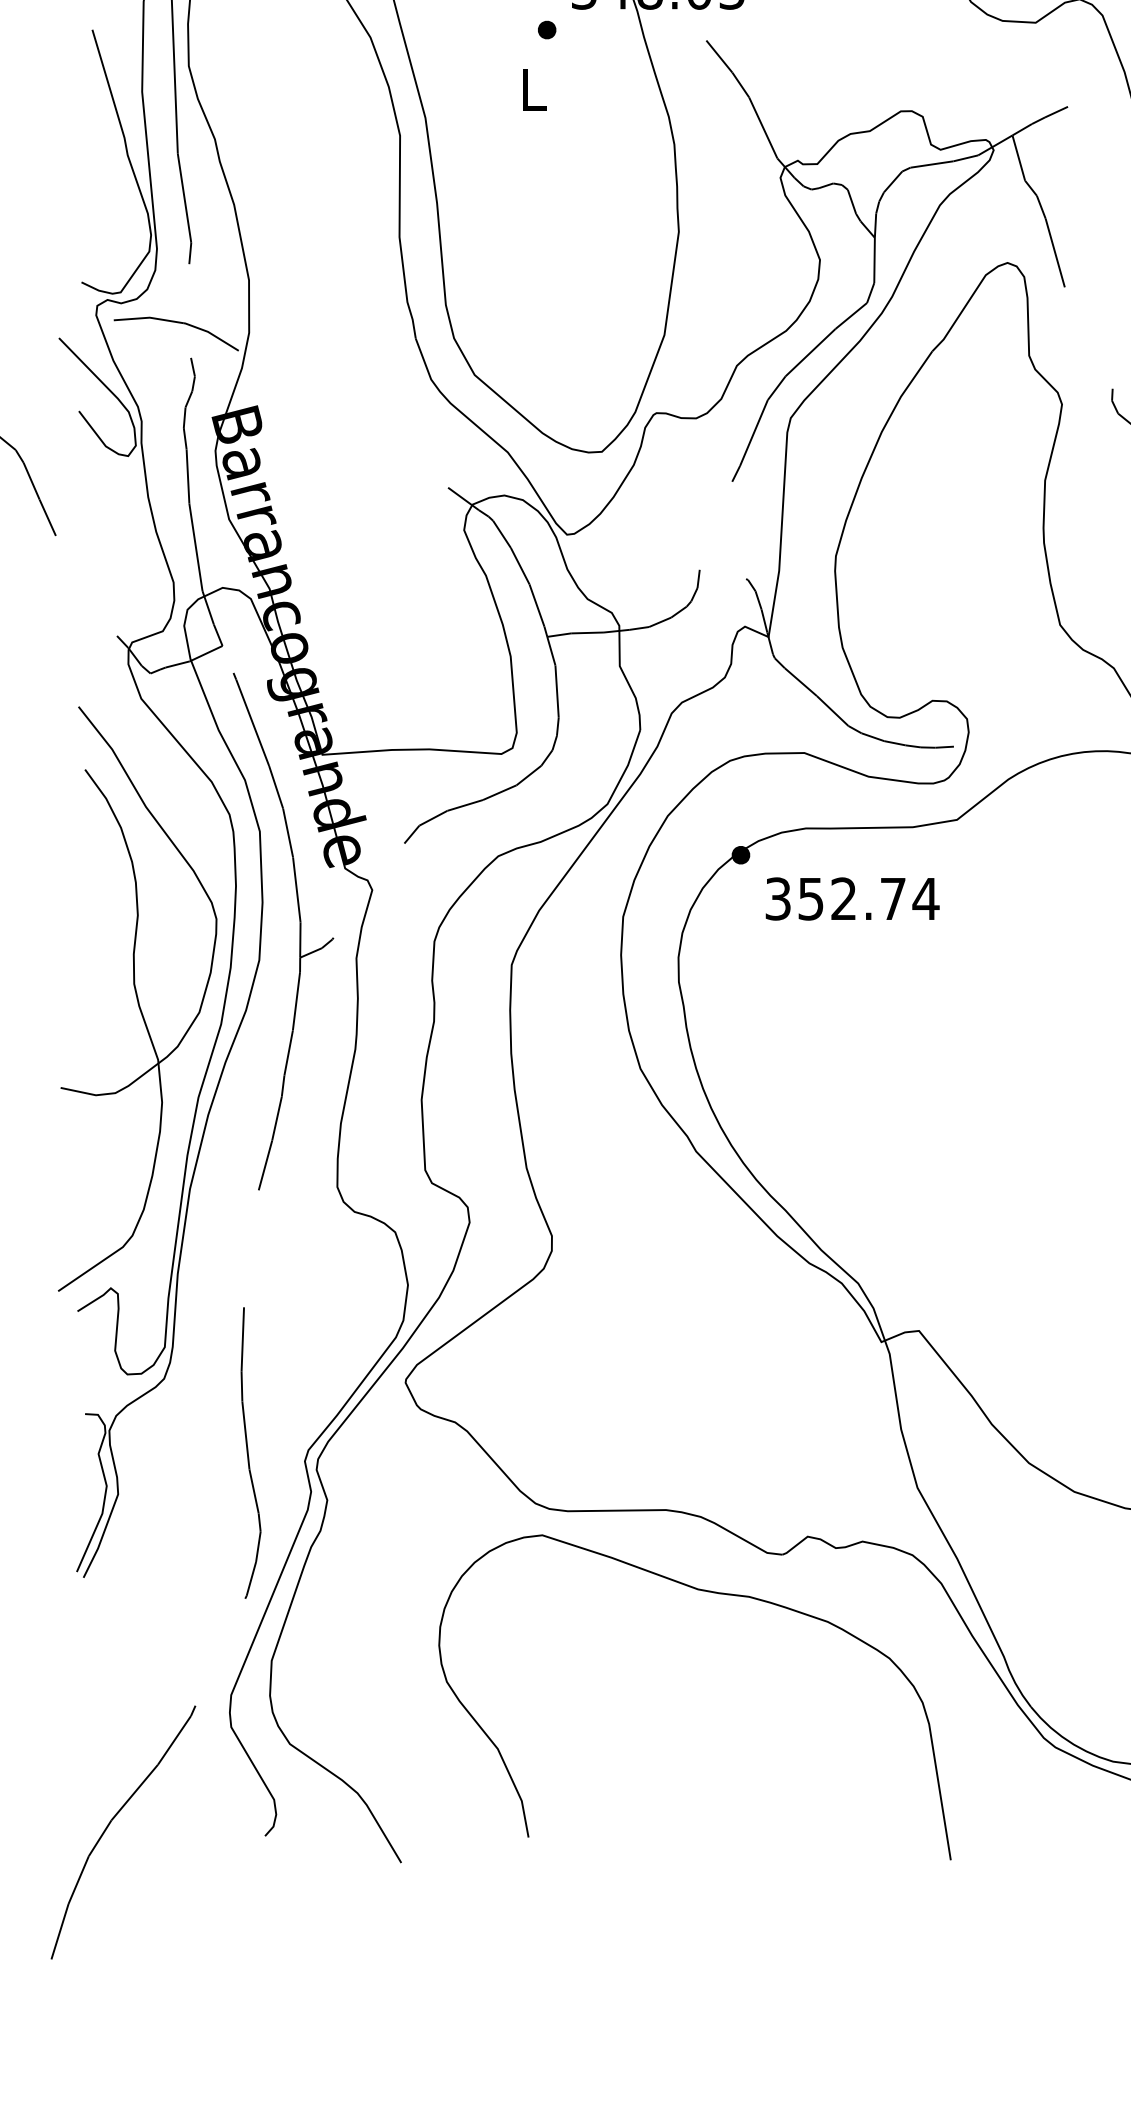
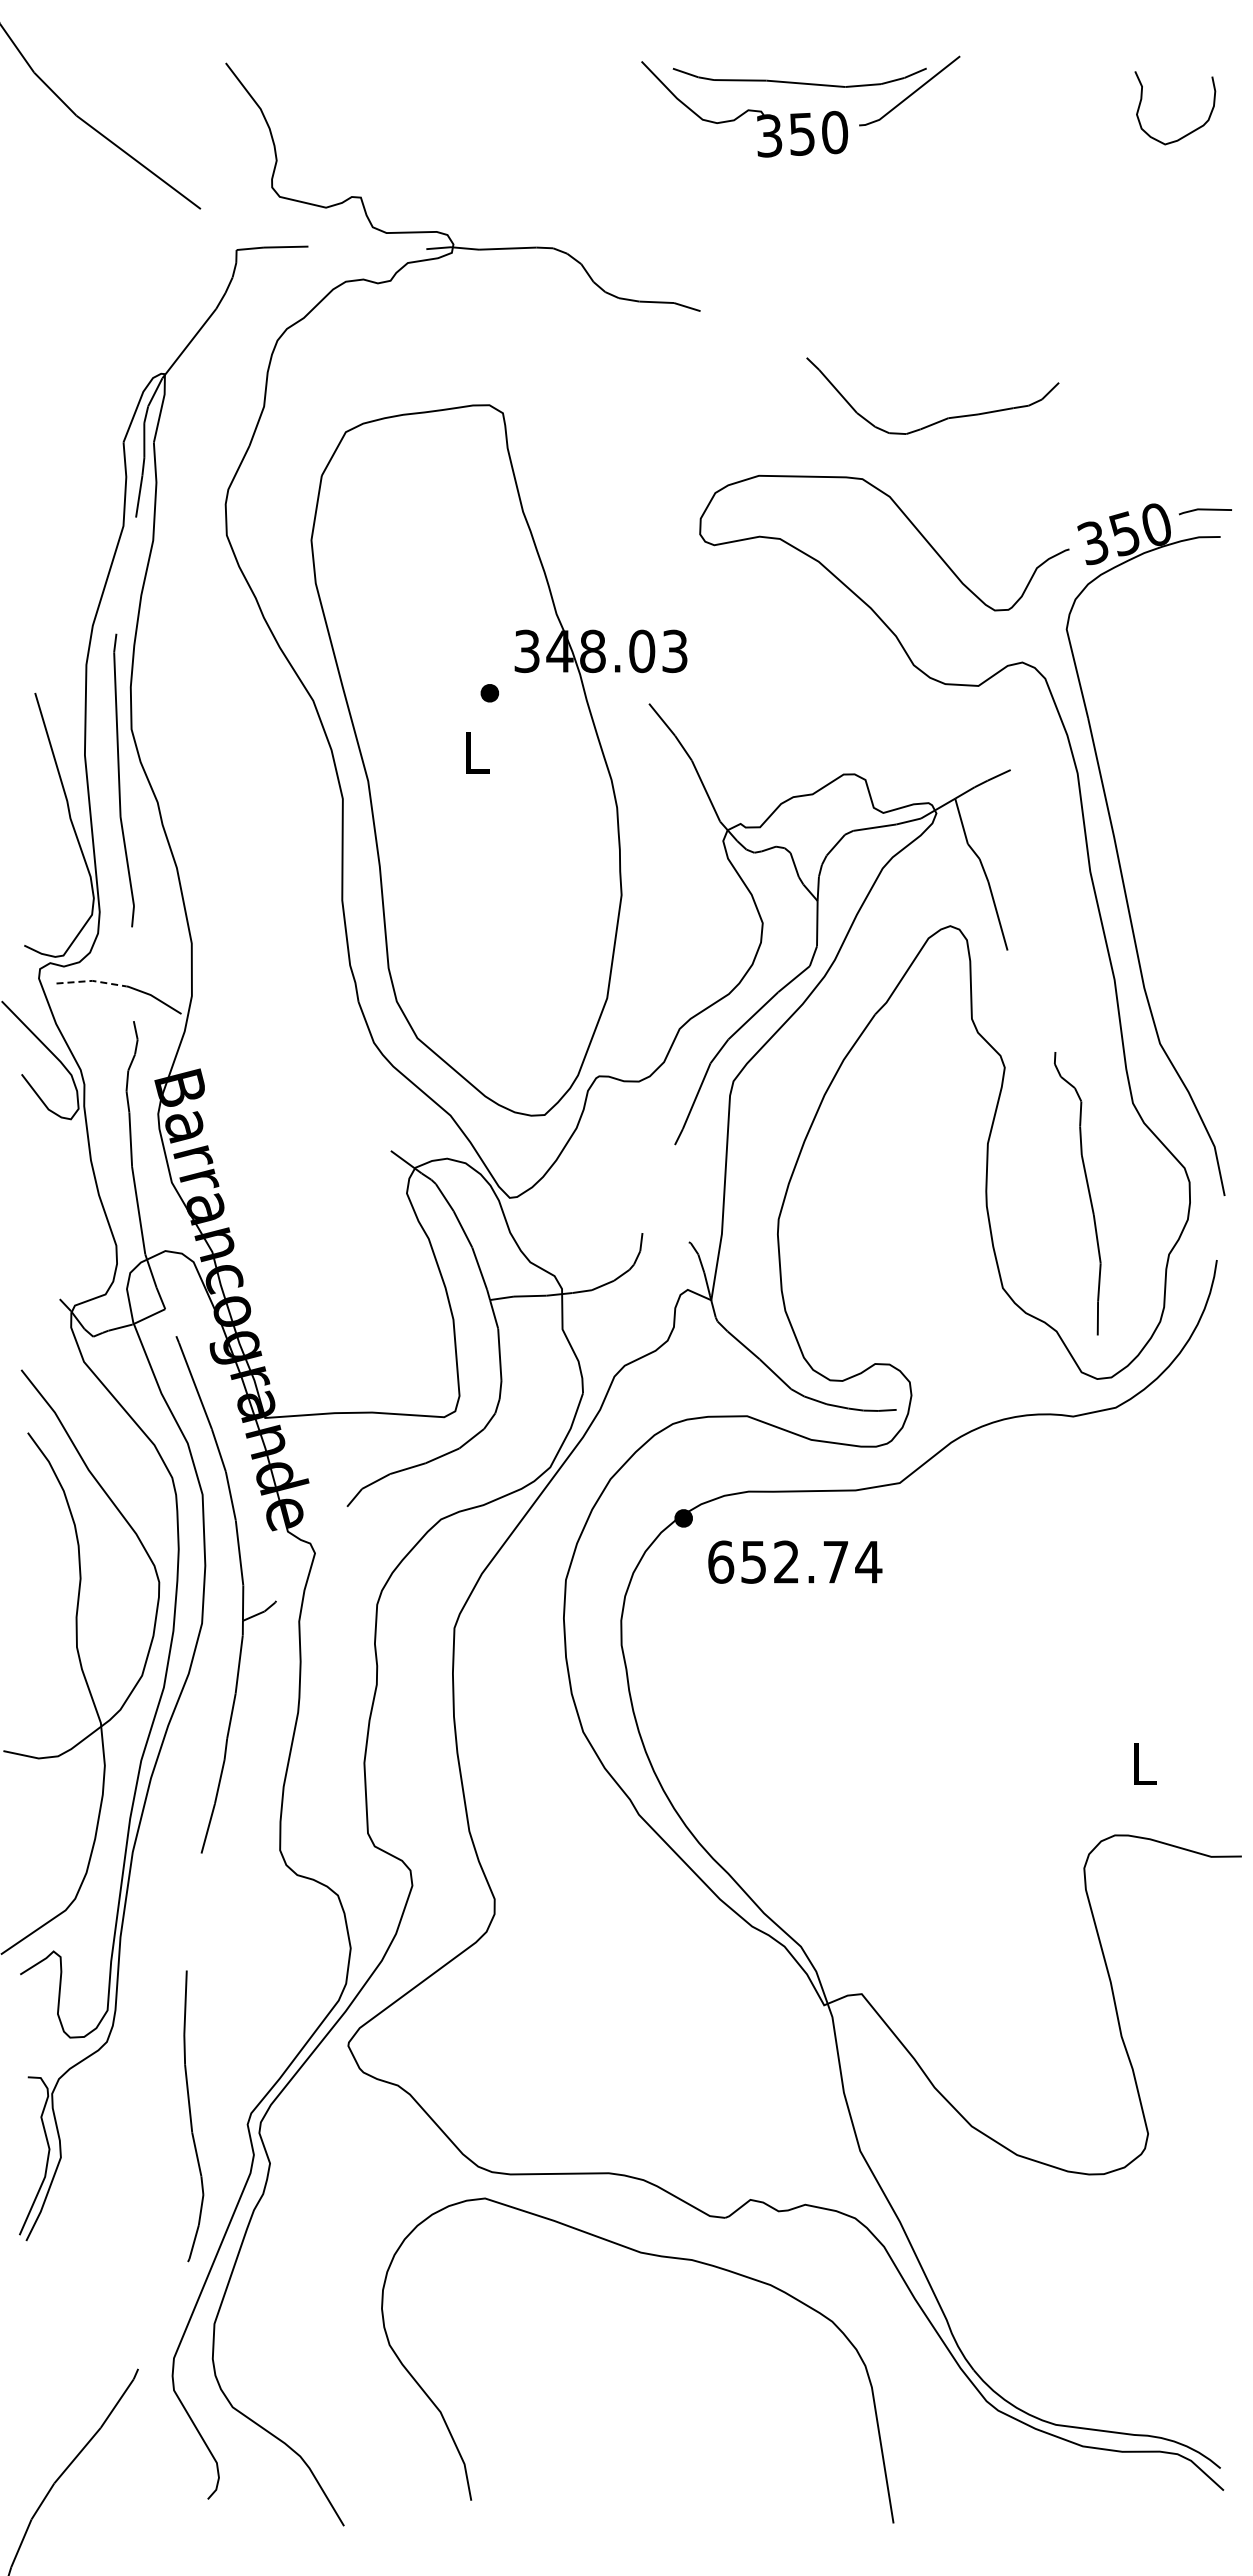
line: (149, 317) -> (92, 980), solid -> dashed
text: (778, 898) -> (721, 1561), 352.74 -> 652.74

